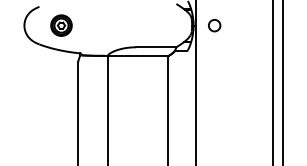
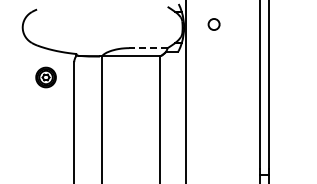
part: (60, 25) -> (45, 77), moved
circle: (213, 25) -> (213, 24), moved
line: (156, 47) -> (148, 48), solid -> dashed

